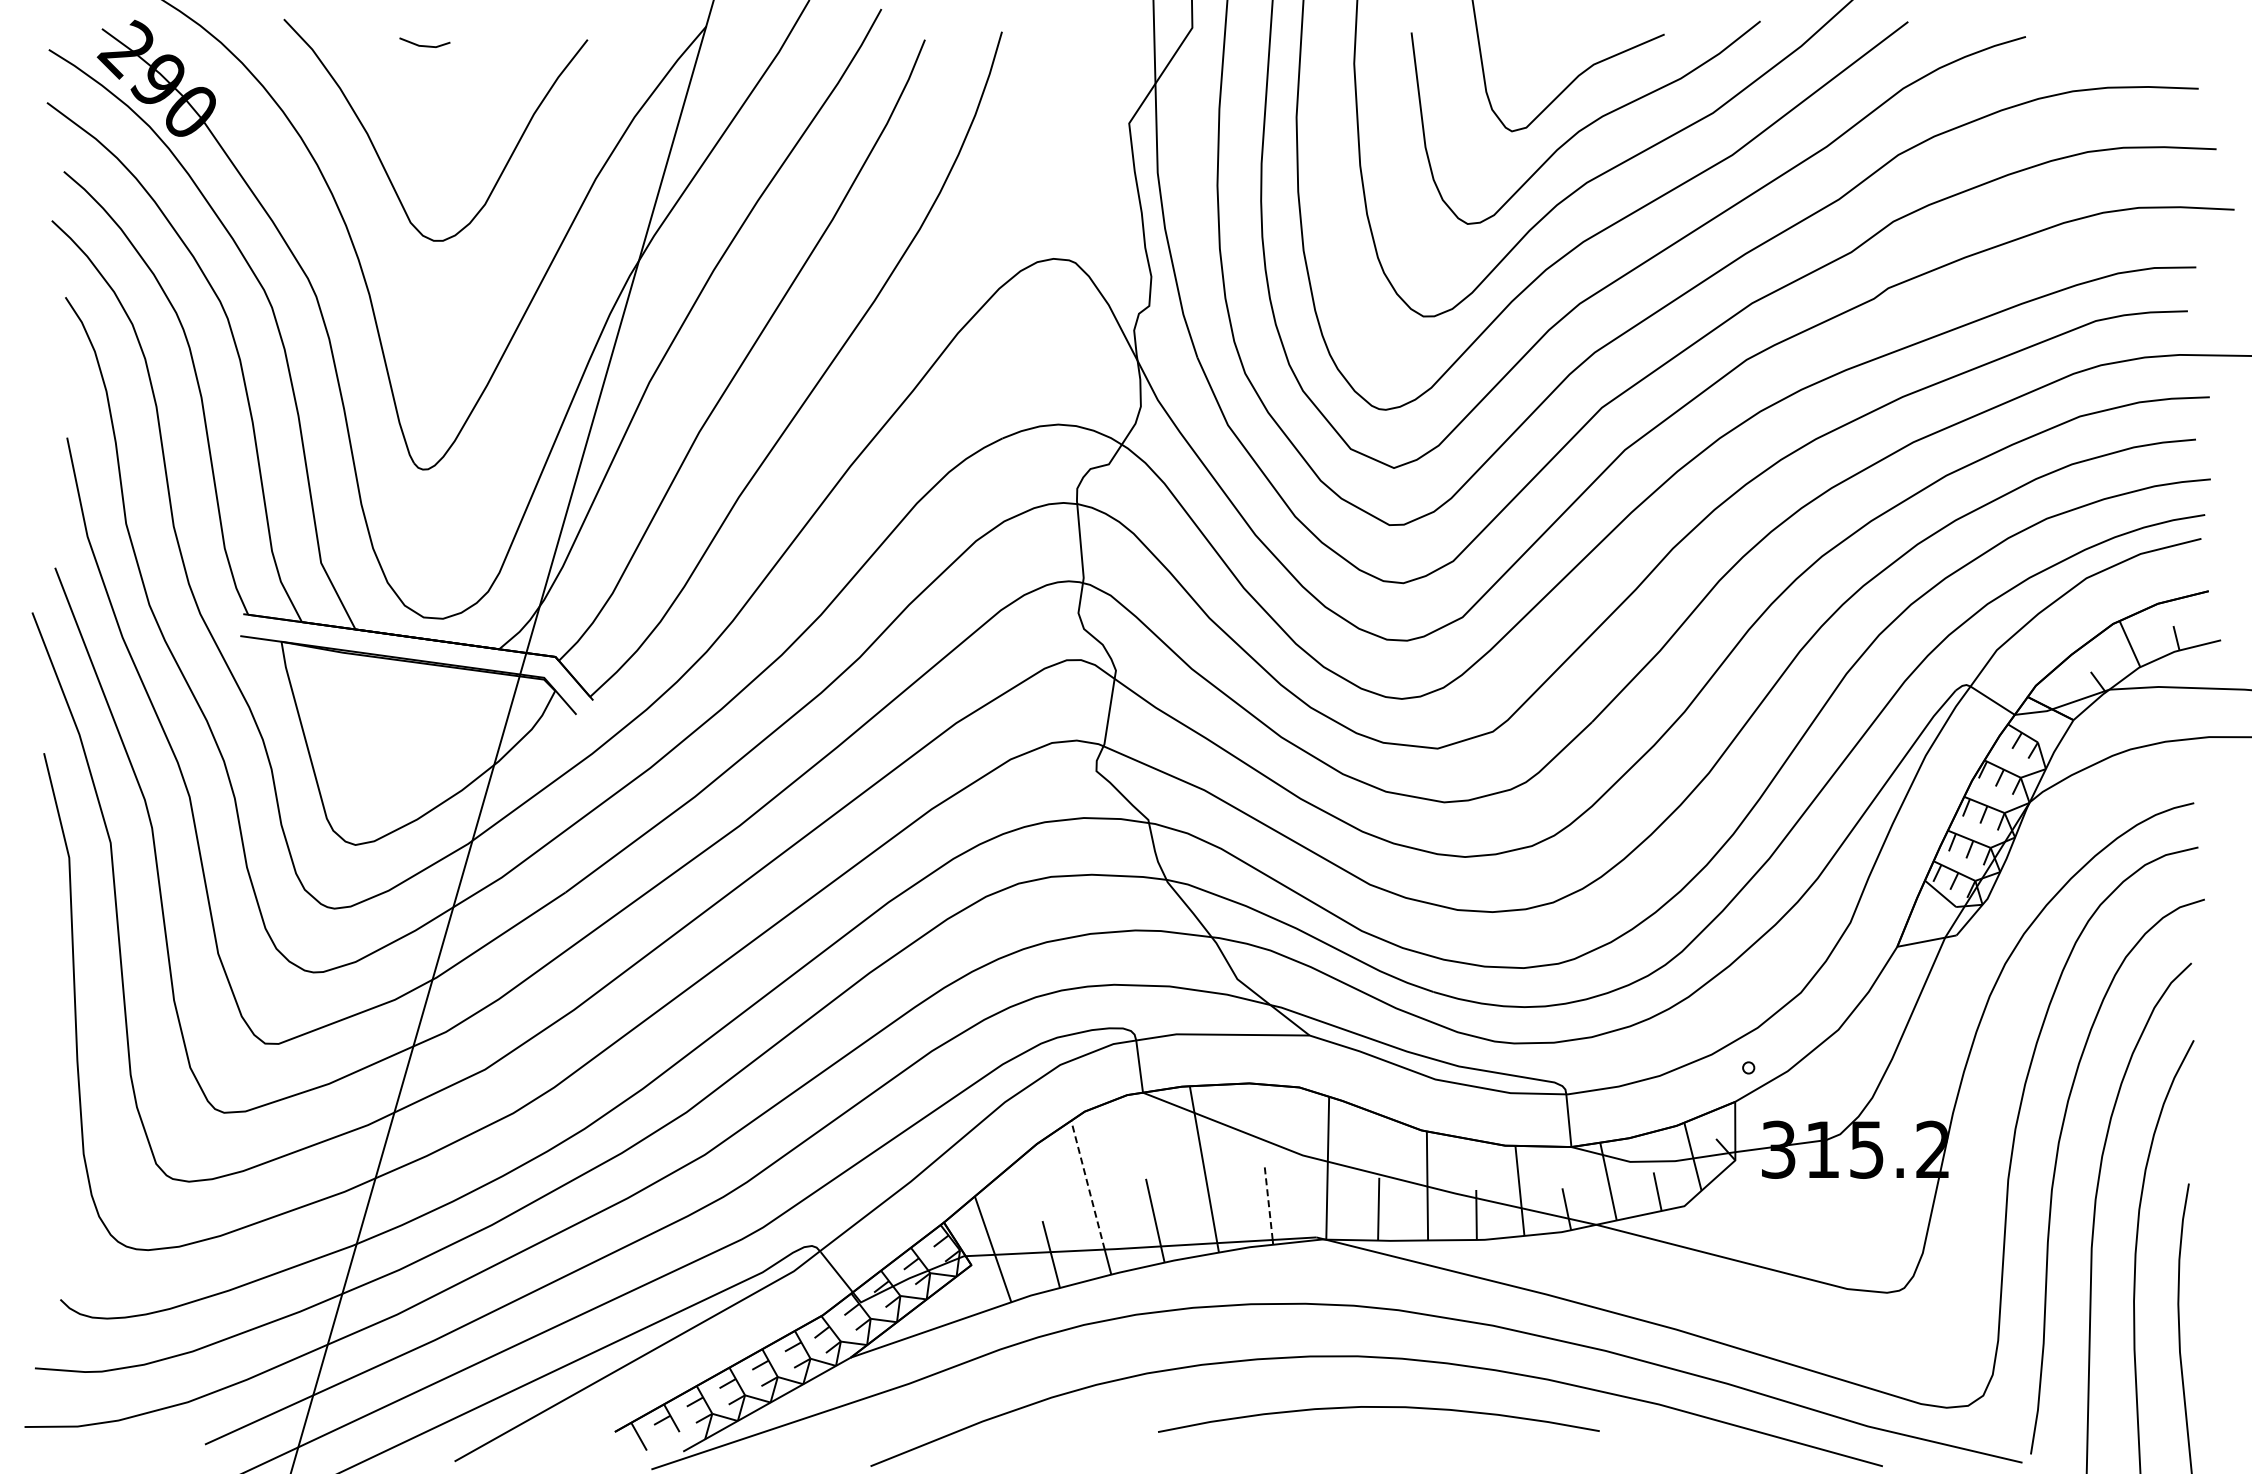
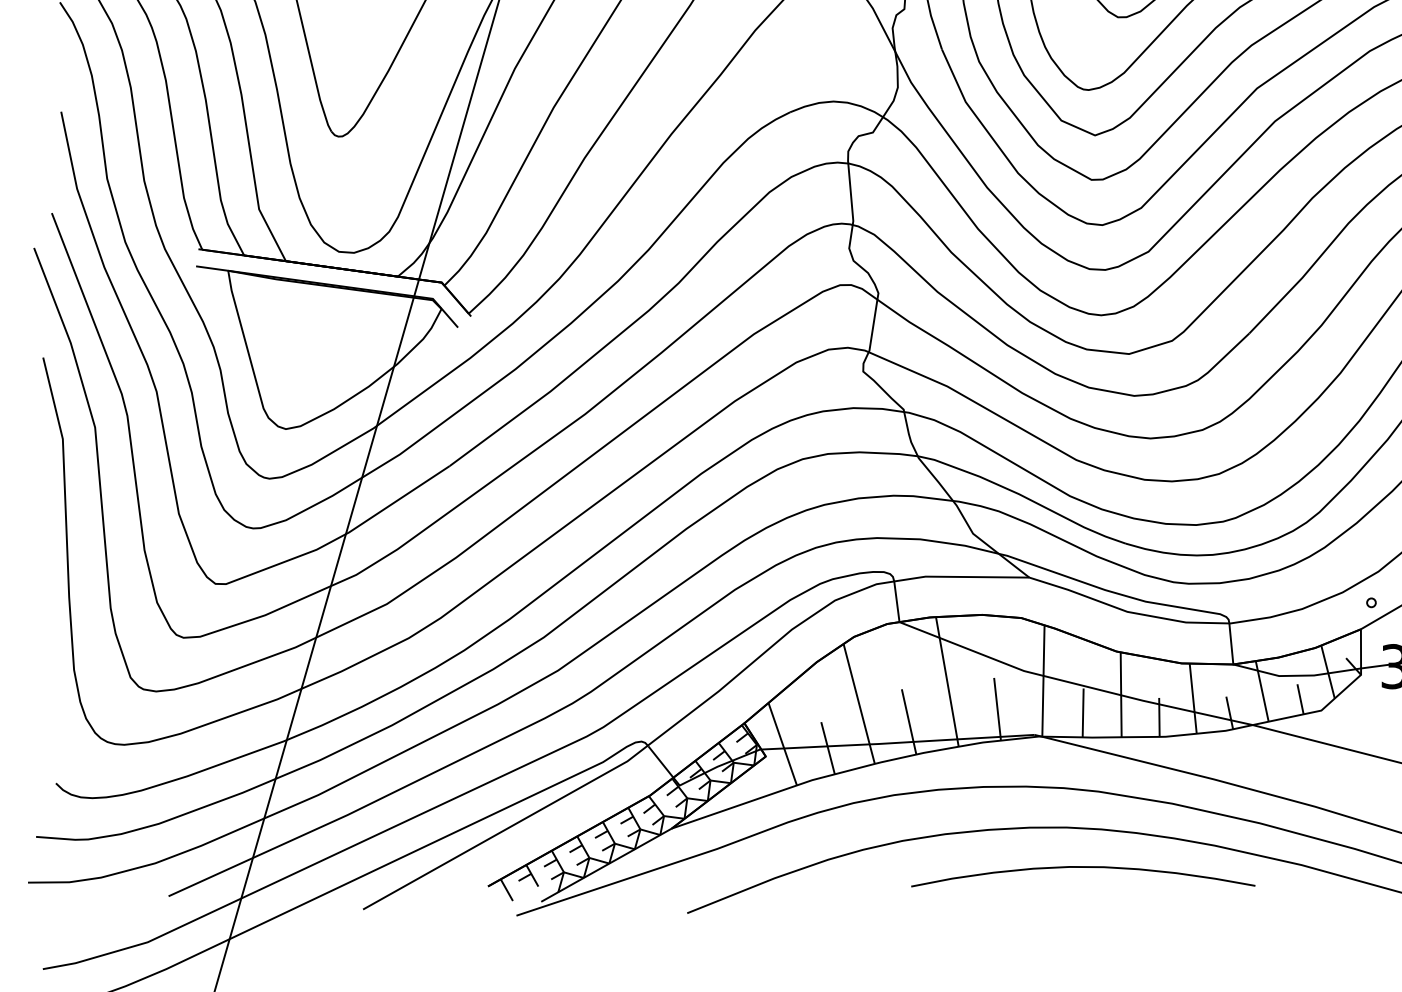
line: (1088, 1185) -> (857, 694), dashed -> solid
line: (1268, 1201) -> (997, 706), dashed -> solid

